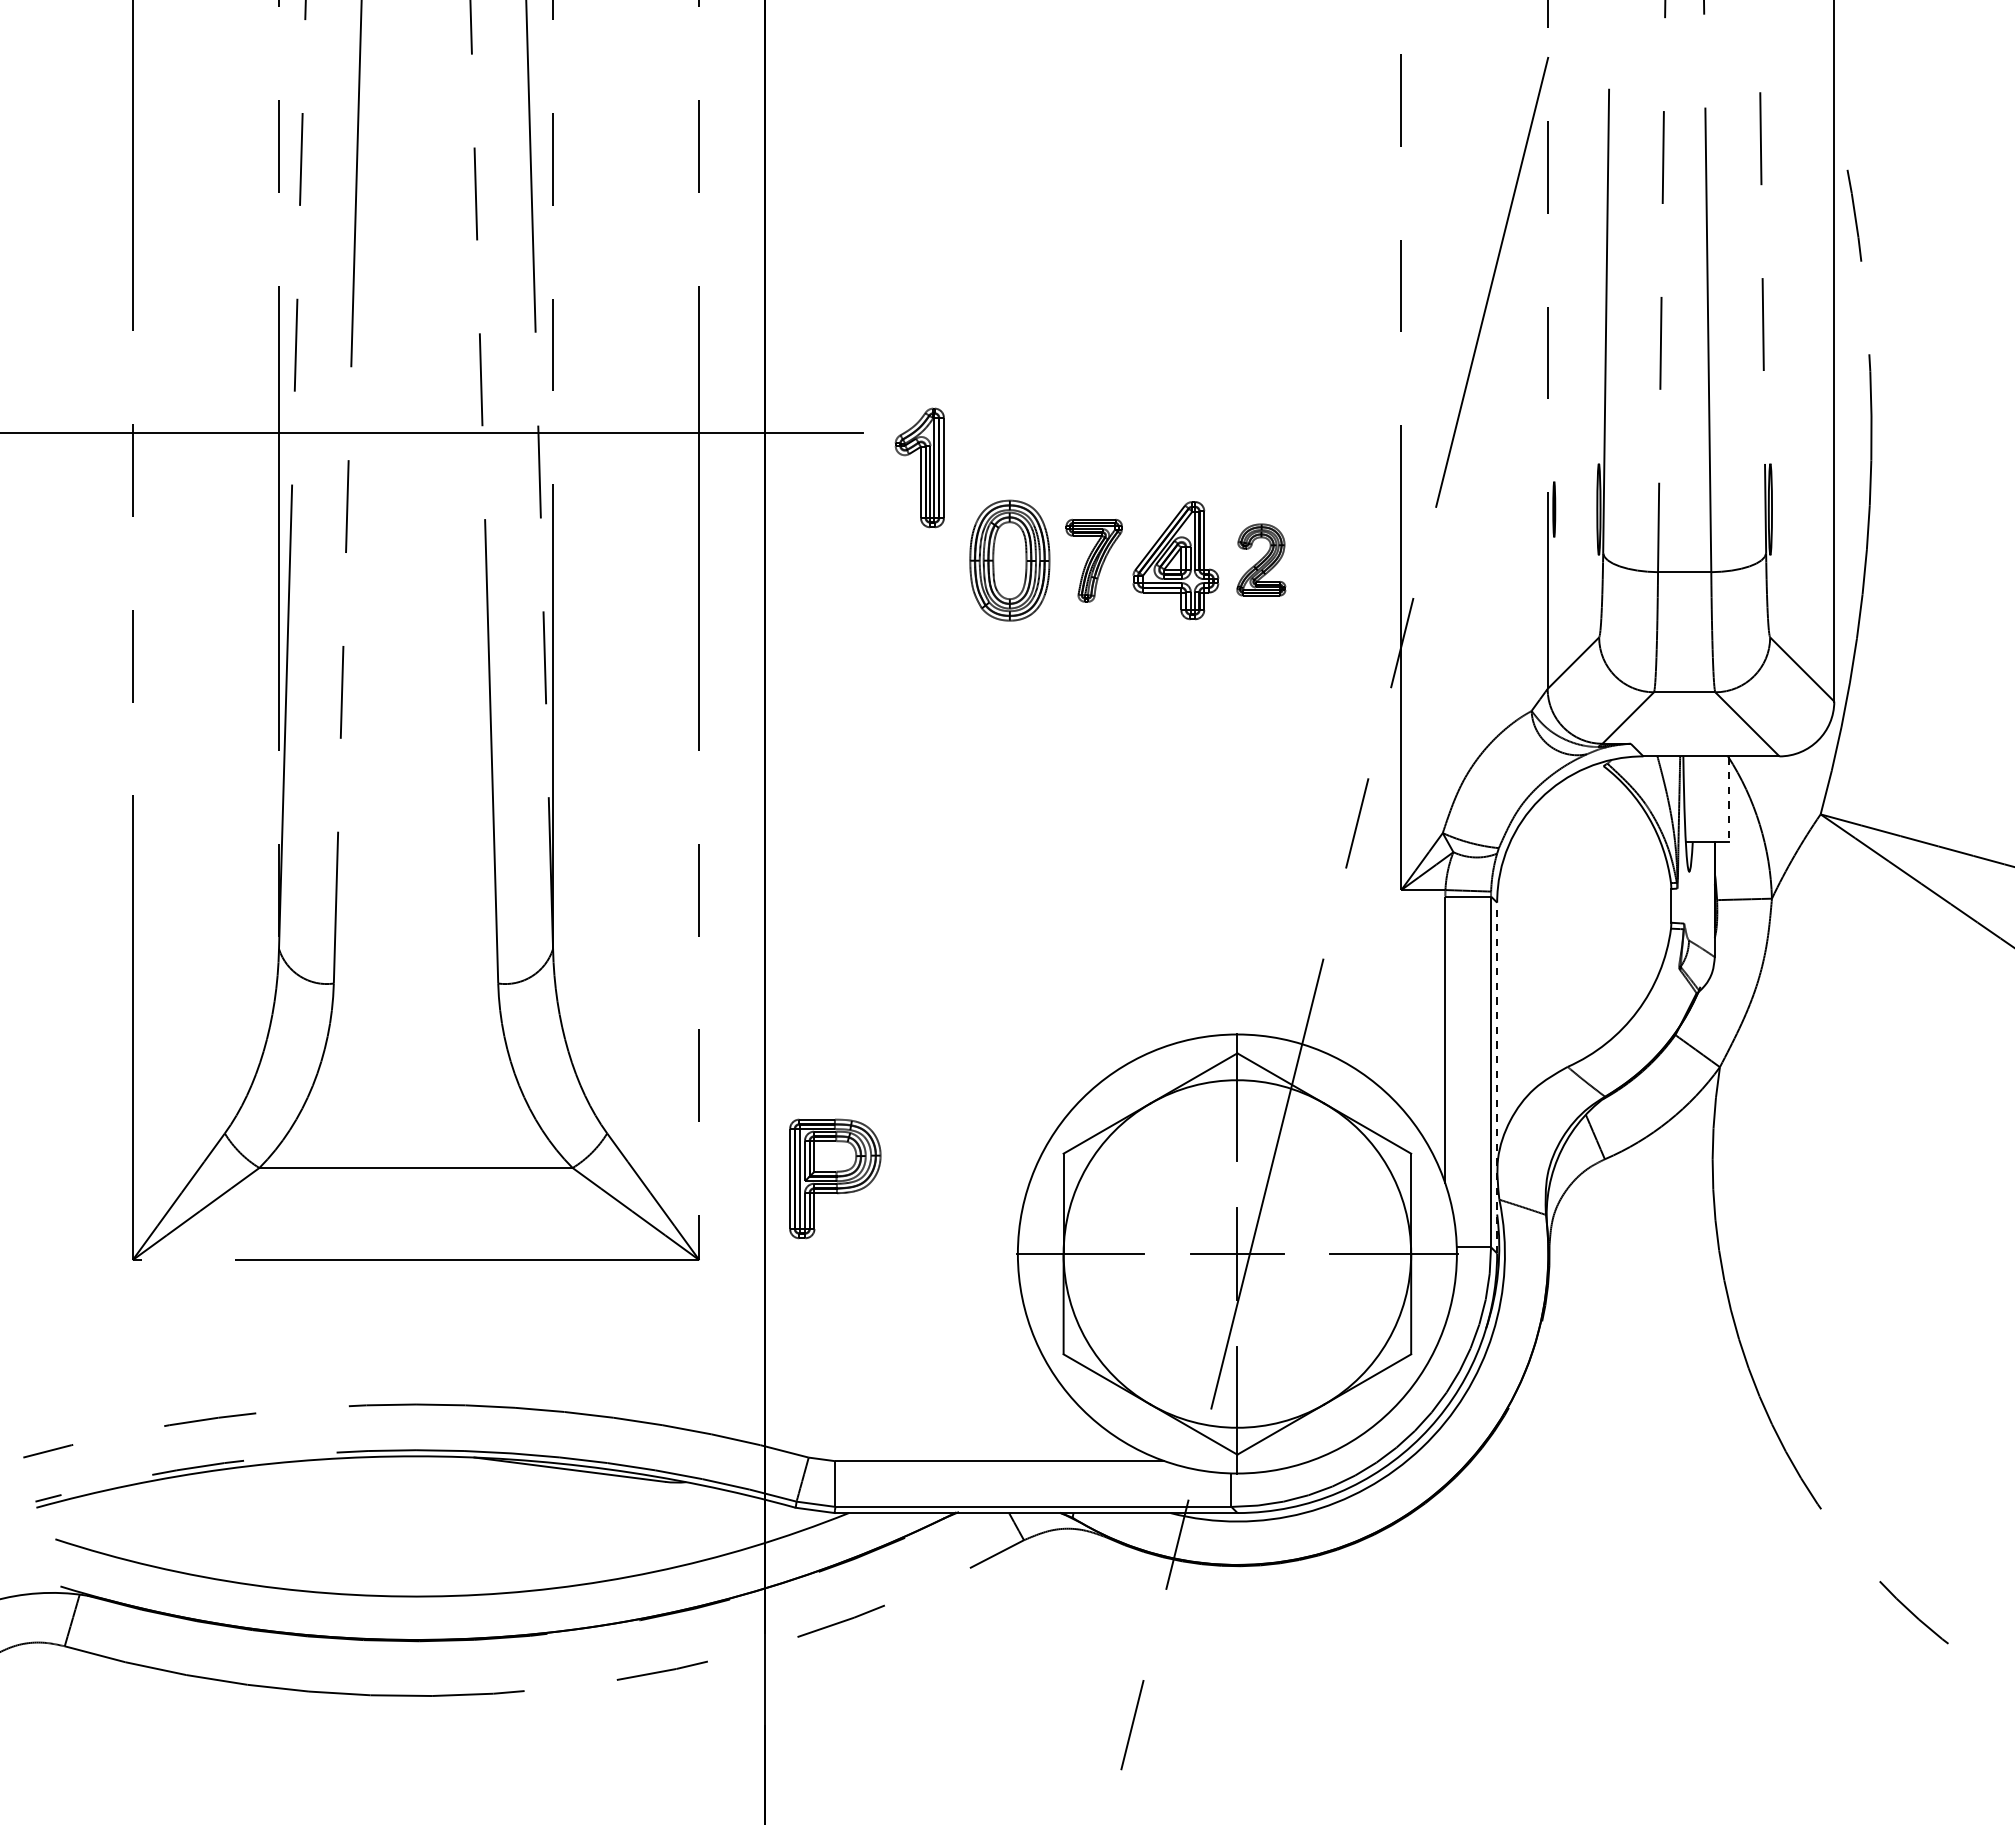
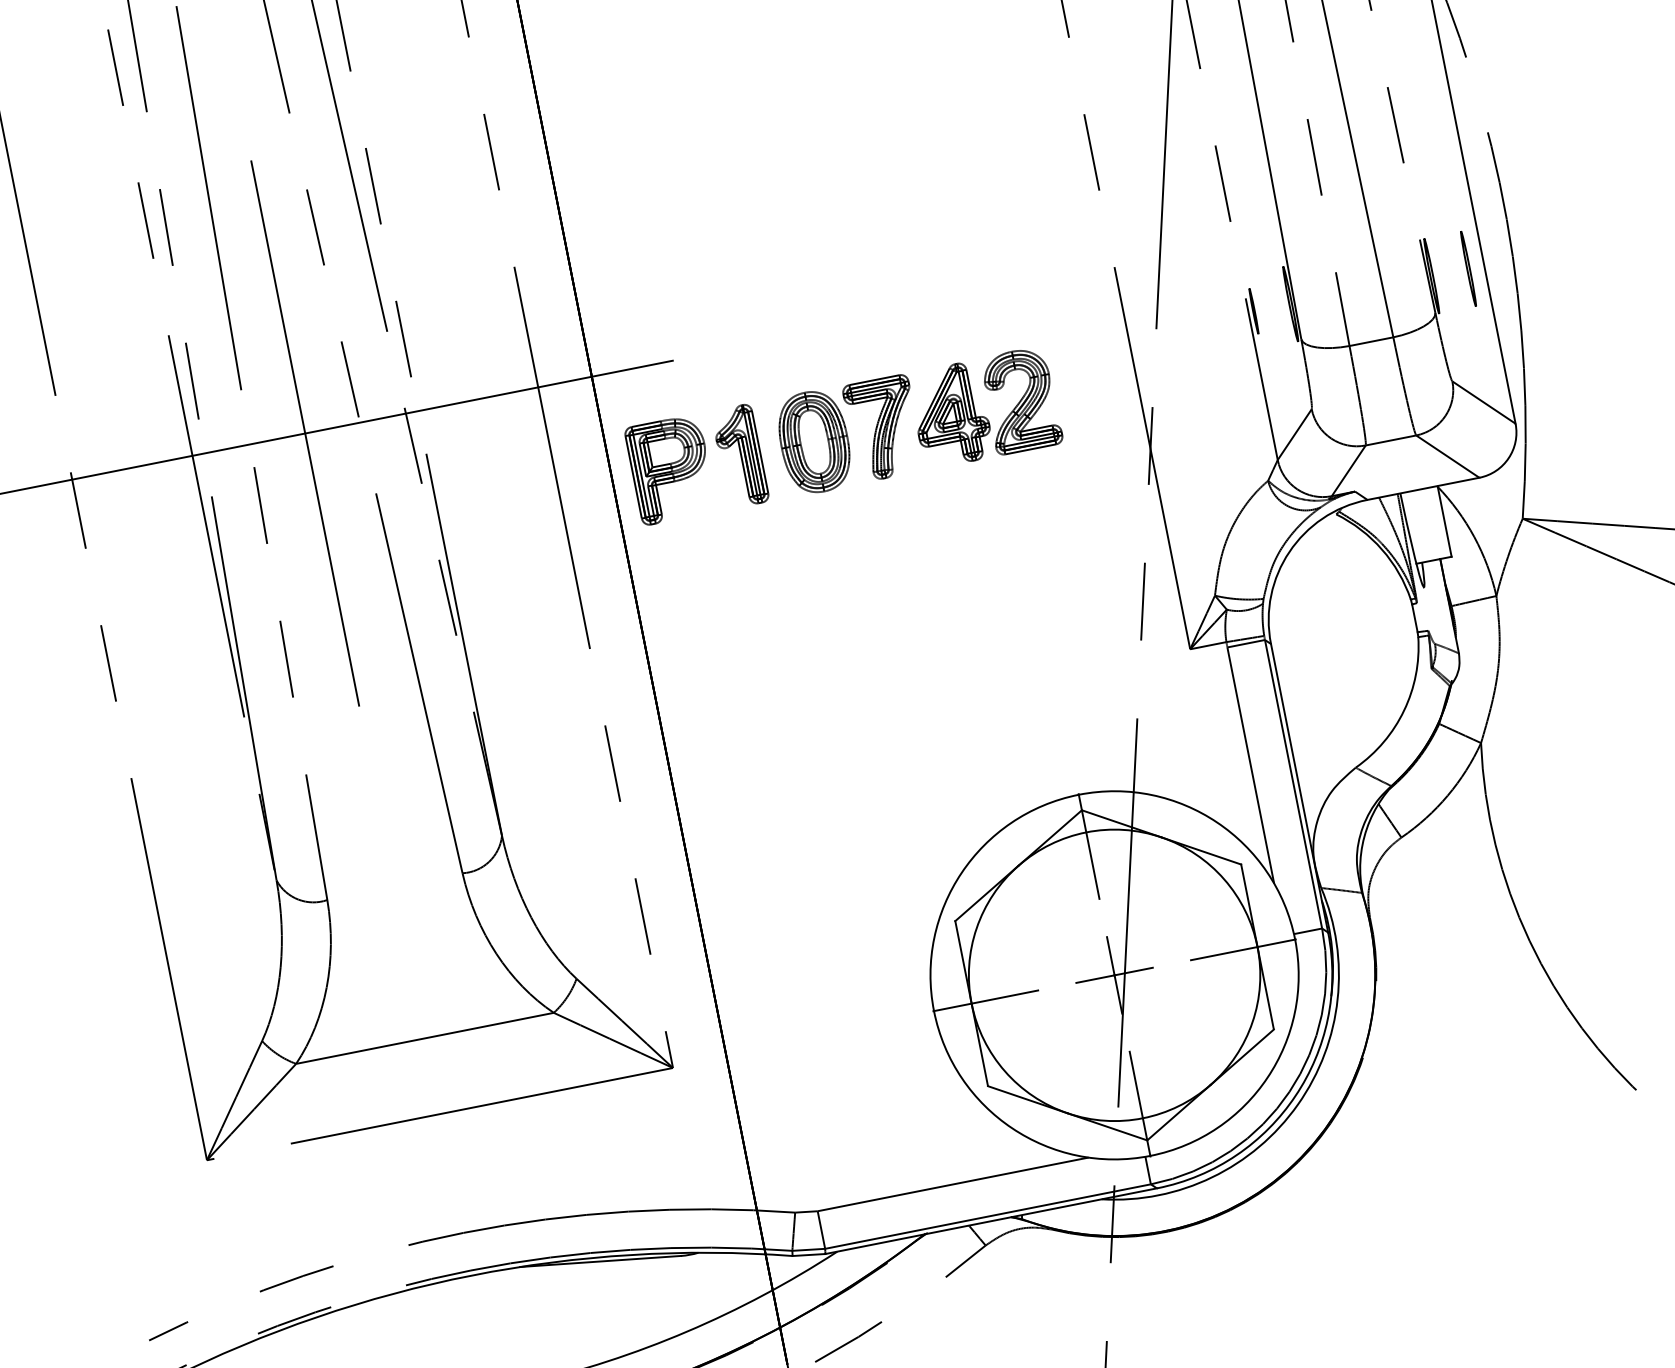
line: (416, 432) -> (305, 433), added
part: (919, 467) -> (739, 455), moved
part: (1814, 509) -> (1468, 268), added
part: (1261, 559) -> (1021, 400), size x1.67
part: (1093, 560) -> (883, 428), size x1.43
line: (1728, 800) -> (1444, 522), dashed -> solid
line: (1497, 1077) -> (1299, 787), dashed -> solid
part: (835, 1178) -> (670, 469), moved

